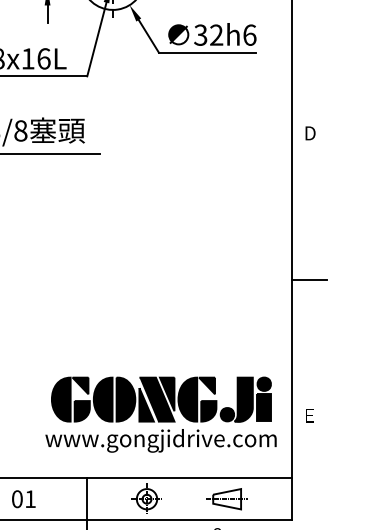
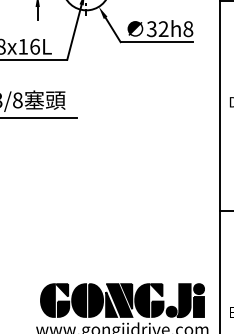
text: (249, 34) -> (188, 28), 32h6 -> 32h8

